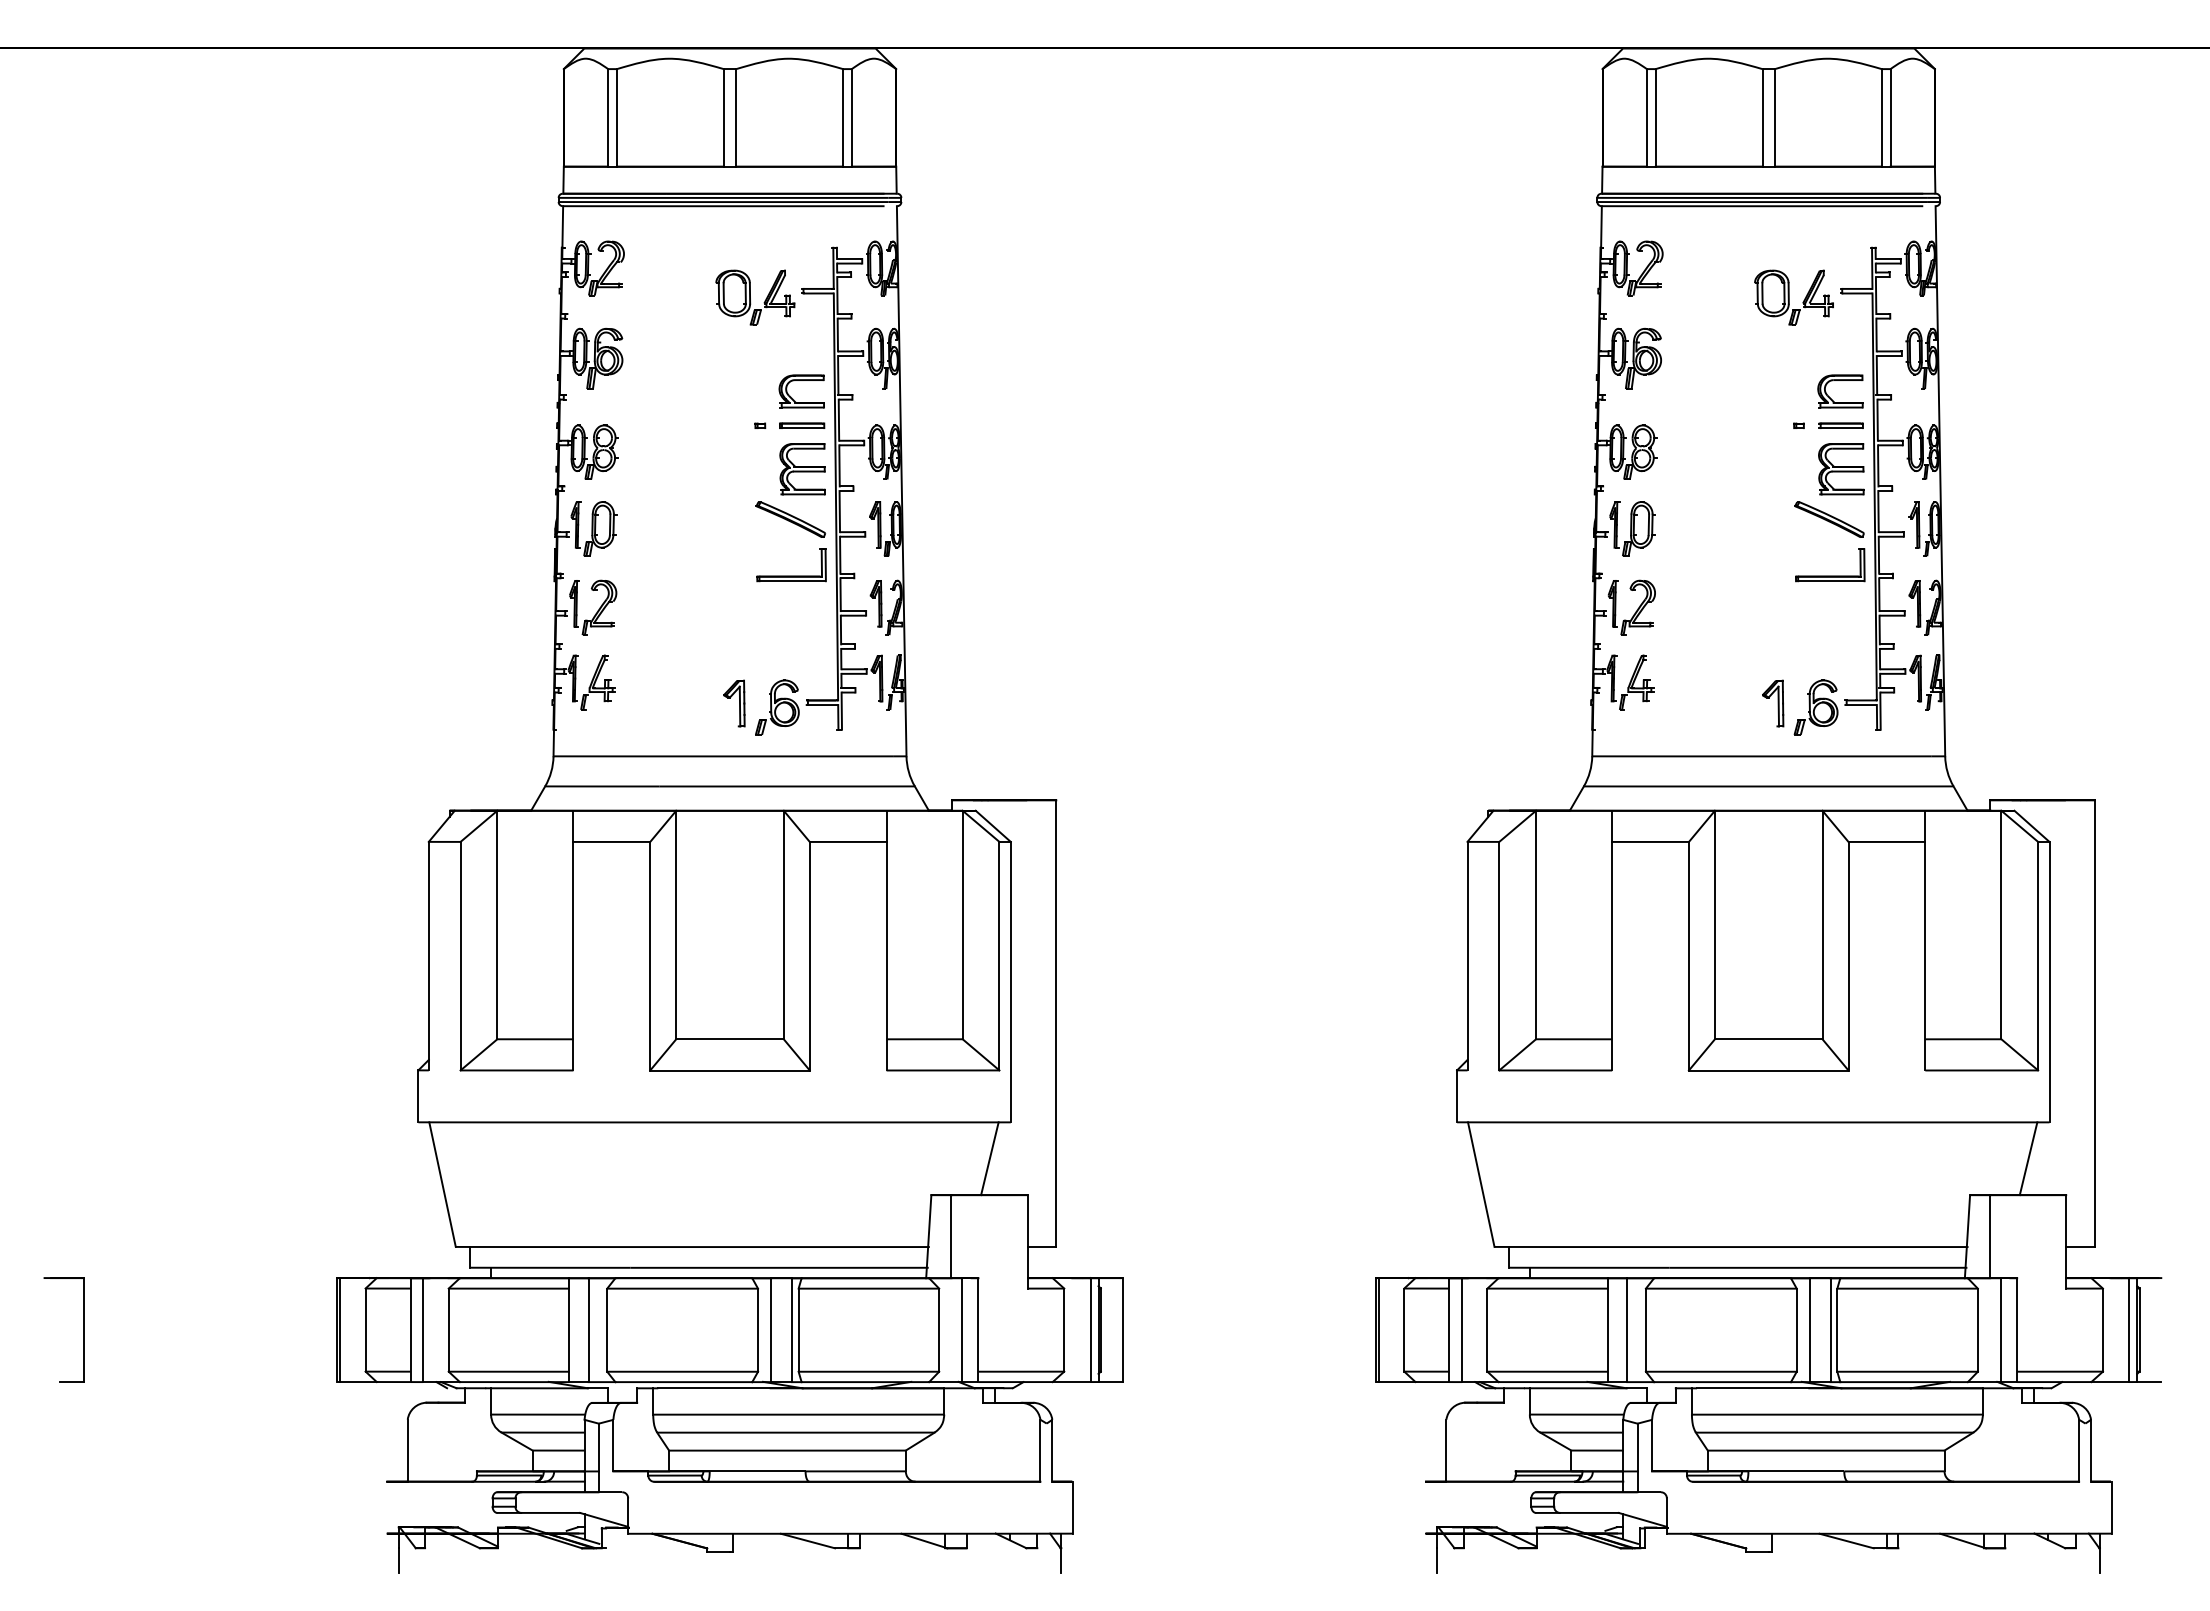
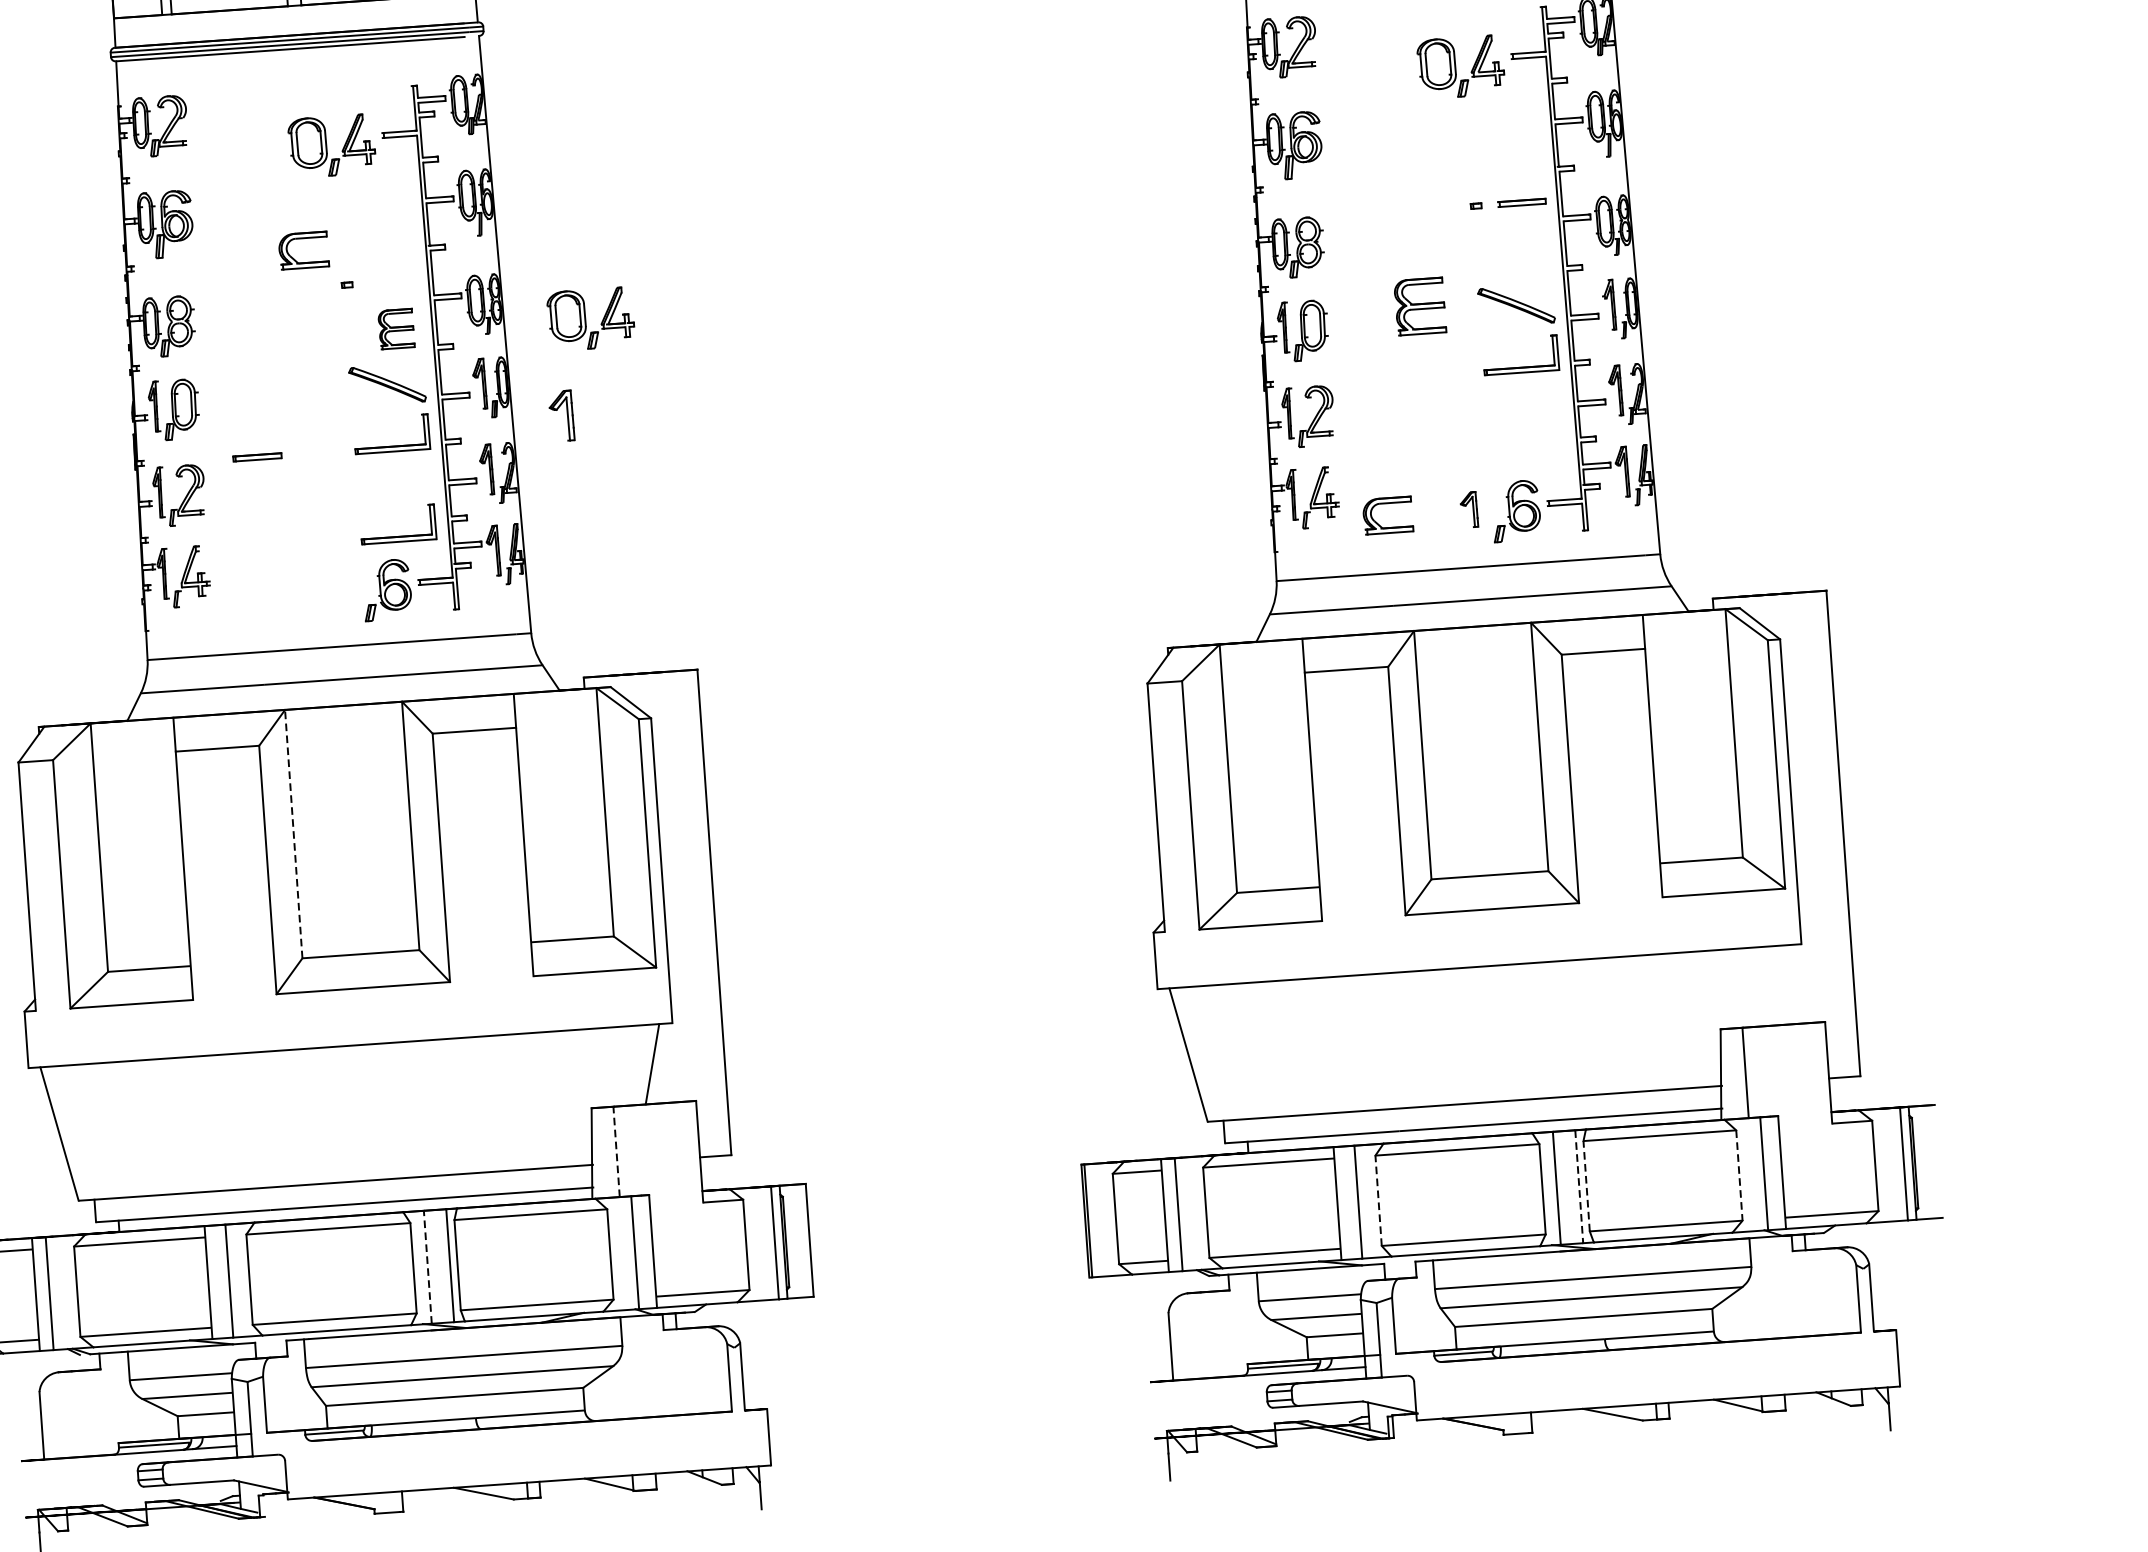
part: (1840, 380) -> (1387, 503), moved
part: (793, 398) -> (295, 258), moved
part: (802, 425) -> (257, 457), moved
part: (802, 469) -> (396, 329), size x0.7
part: (1841, 469) -> (1420, 306), moved
part: (981, 472) -> (591, 319), added
part: (791, 658) -> (398, 535), added
part: (734, 703) -> (561, 416), moved
part: (1773, 703) -> (1469, 509), size x0.7
line: (676, 924) -> (294, 833), solid -> dashed
line: (2028, 1158) -> (1781, 985), removed
line: (951, 1236) -> (616, 1151), solid -> dashed
line: (771, 1330) -> (428, 1267), solid -> dashed
line: (1645, 1330) -> (1378, 1201), solid -> dashed
line: (1830, 1330) -> (1579, 1187), solid -> dashed
line: (1837, 1330) -> (1586, 1186), solid -> dashed
line: (1977, 1330) -> (1739, 1175), solid -> dashed

